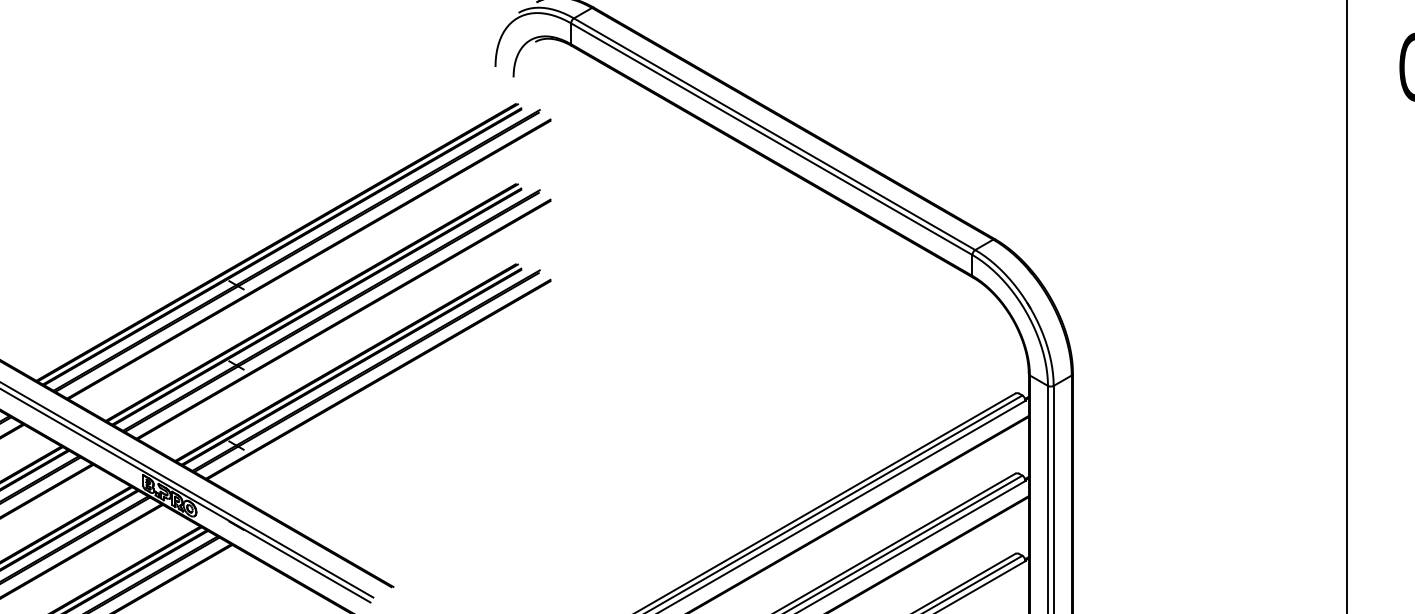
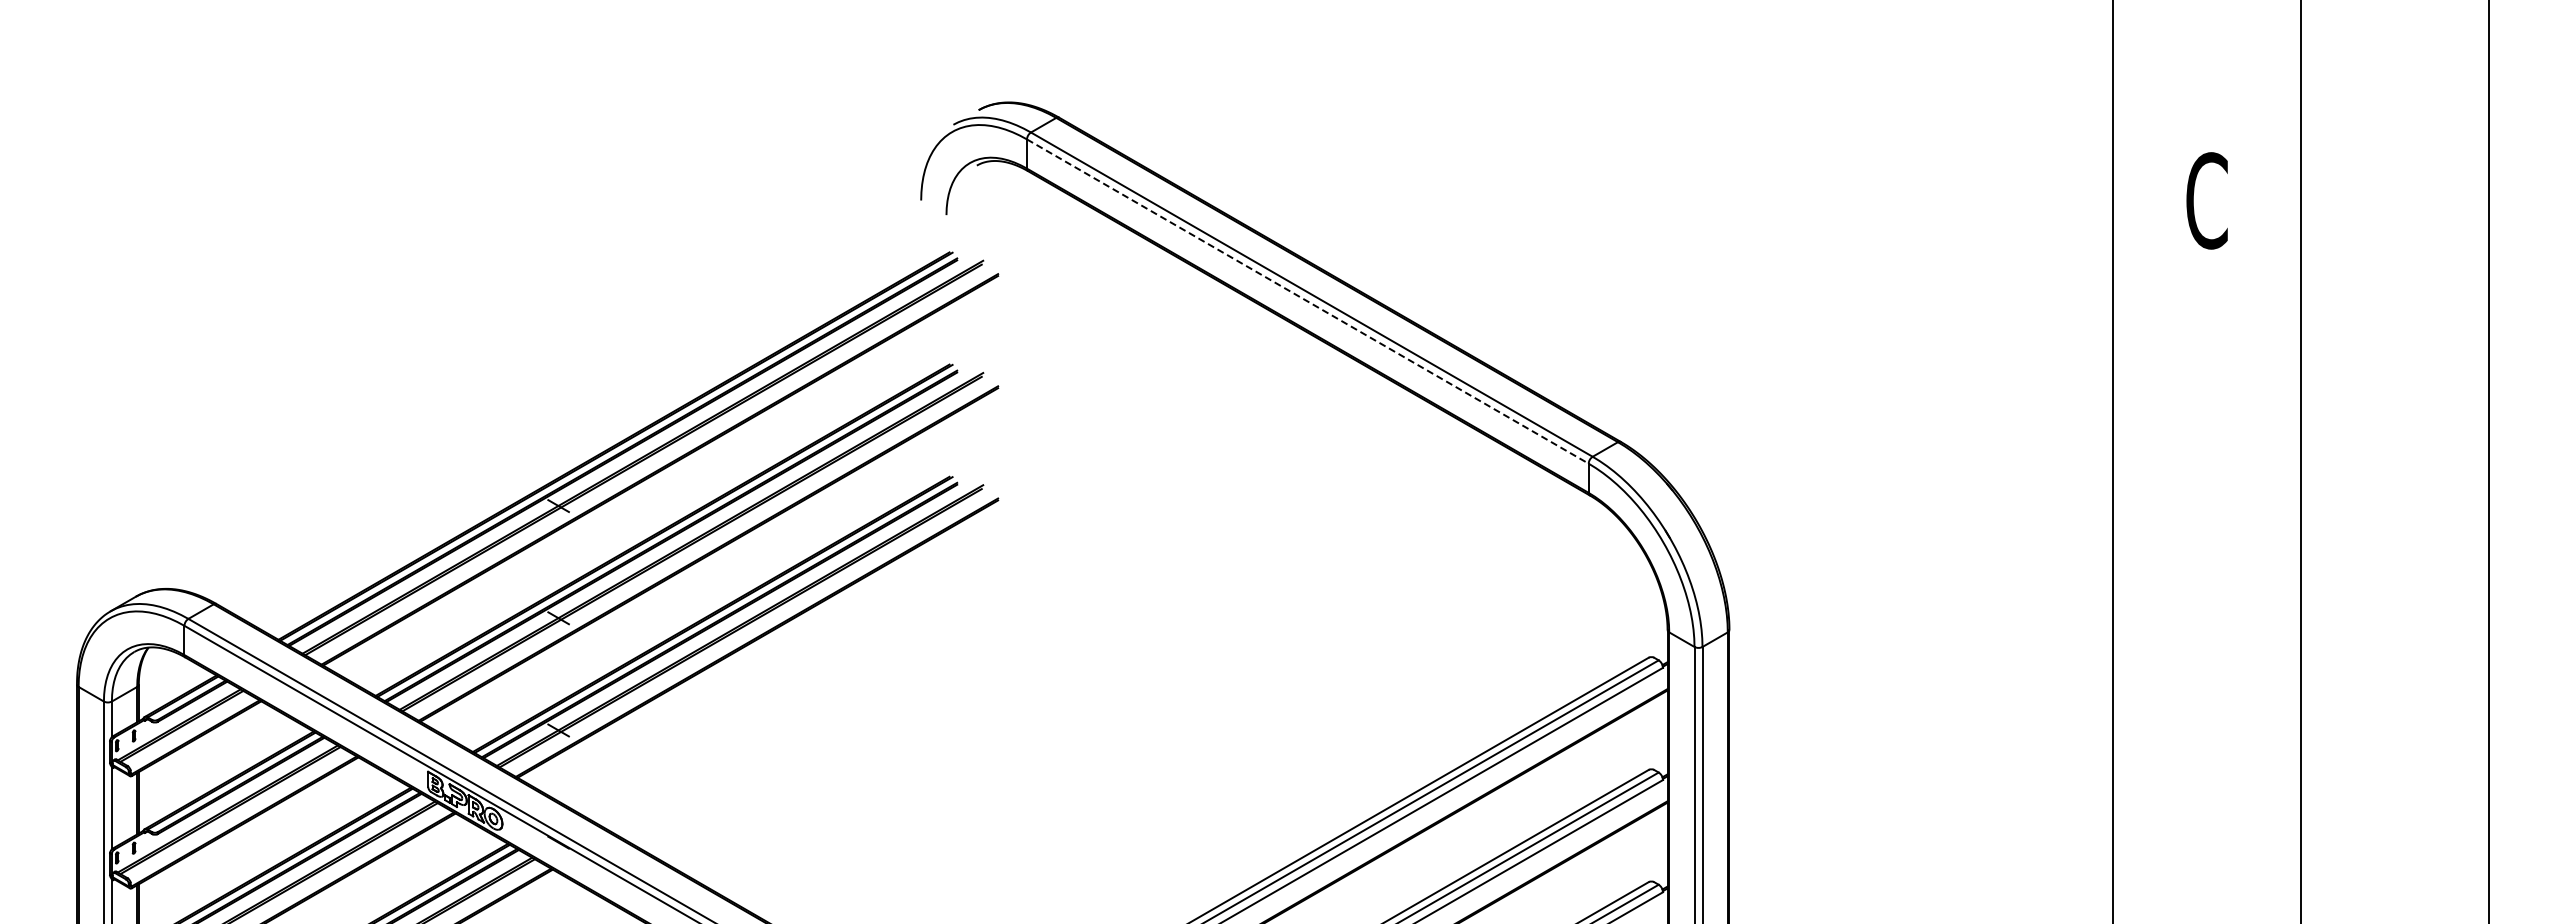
line: (772, 139) -> (1308, 301), solid -> dashed

